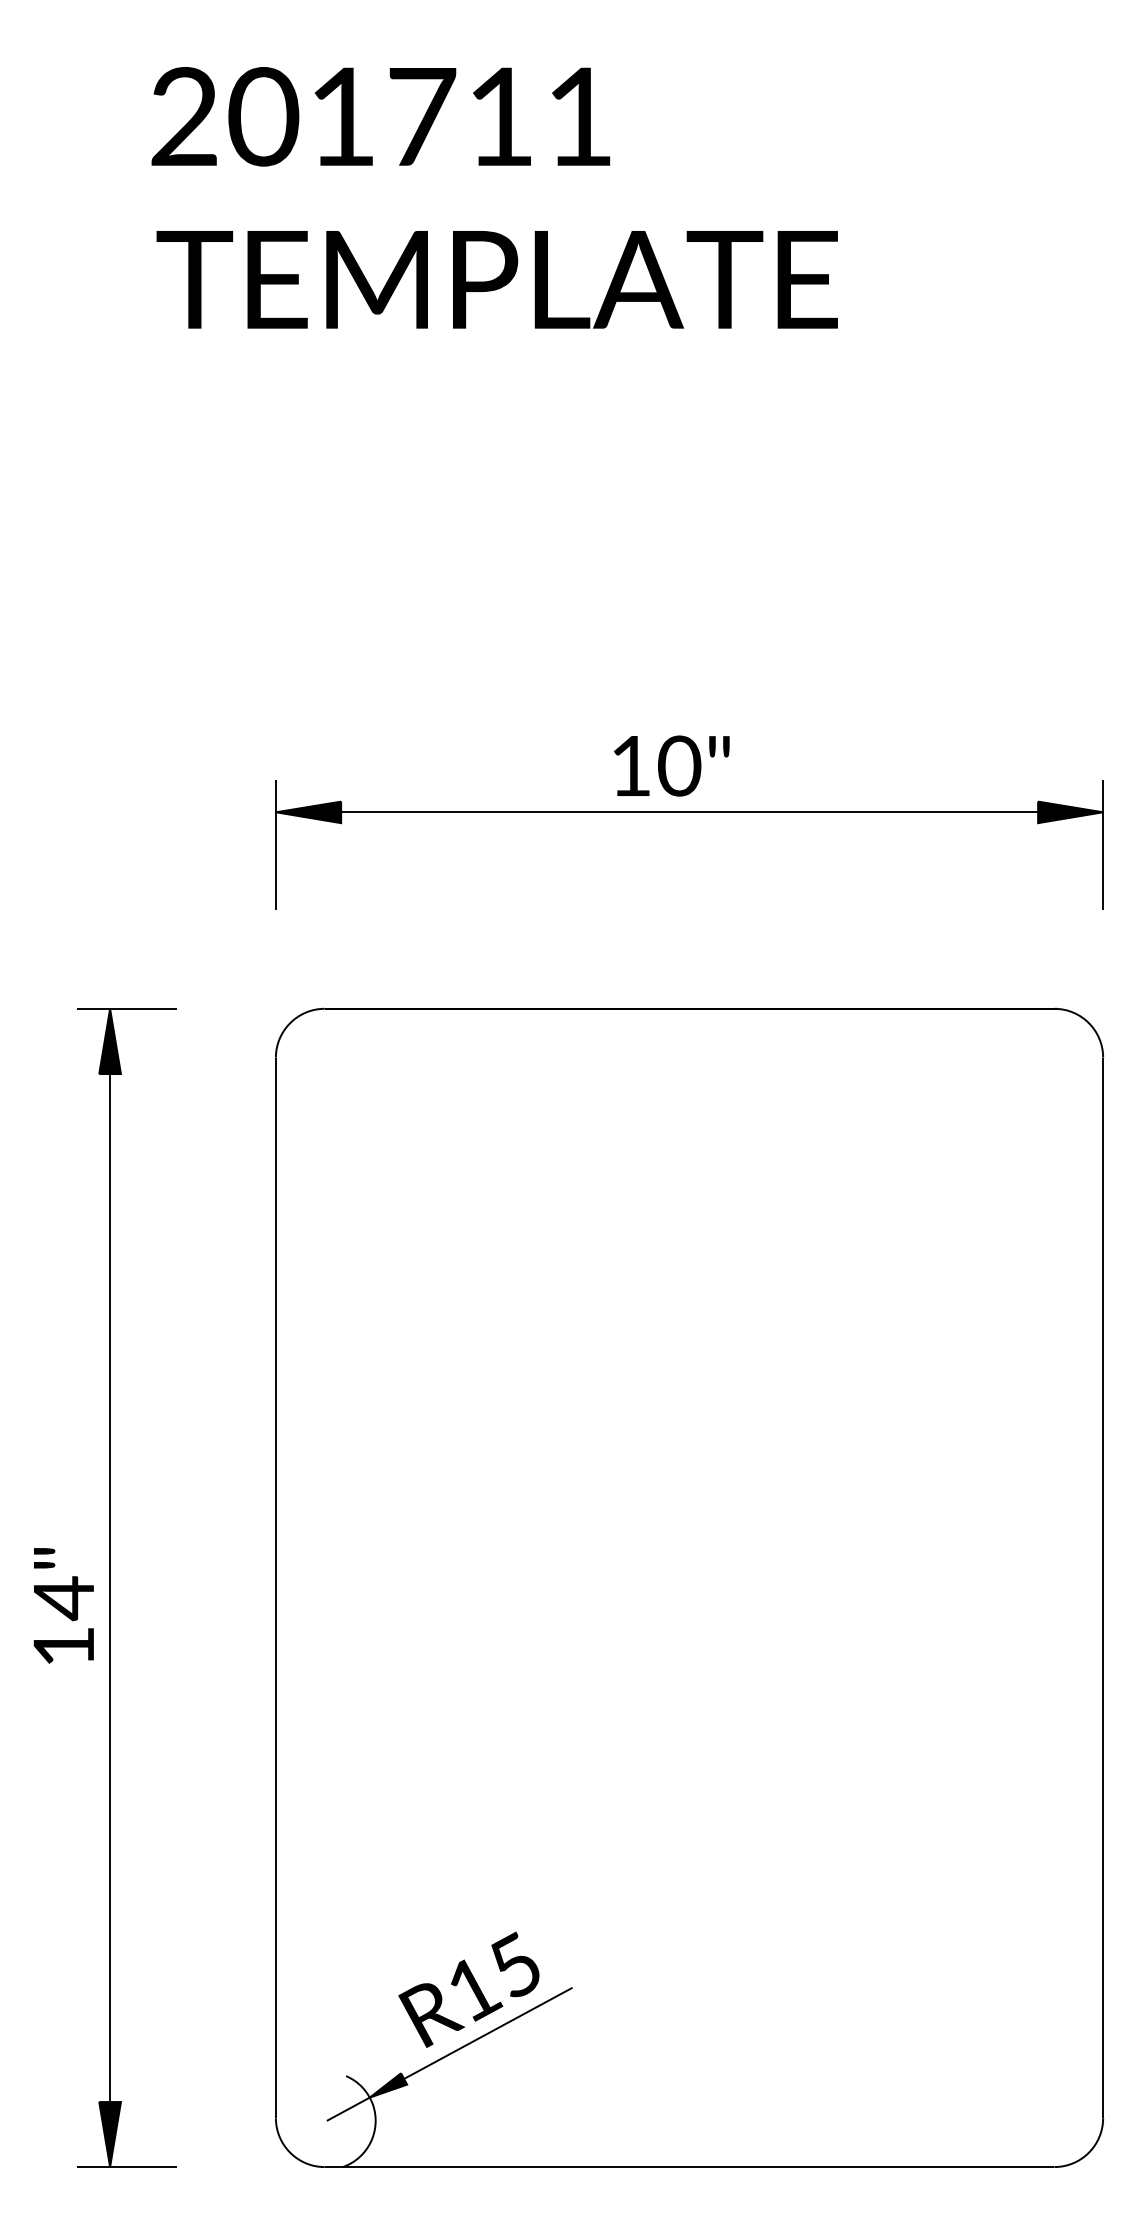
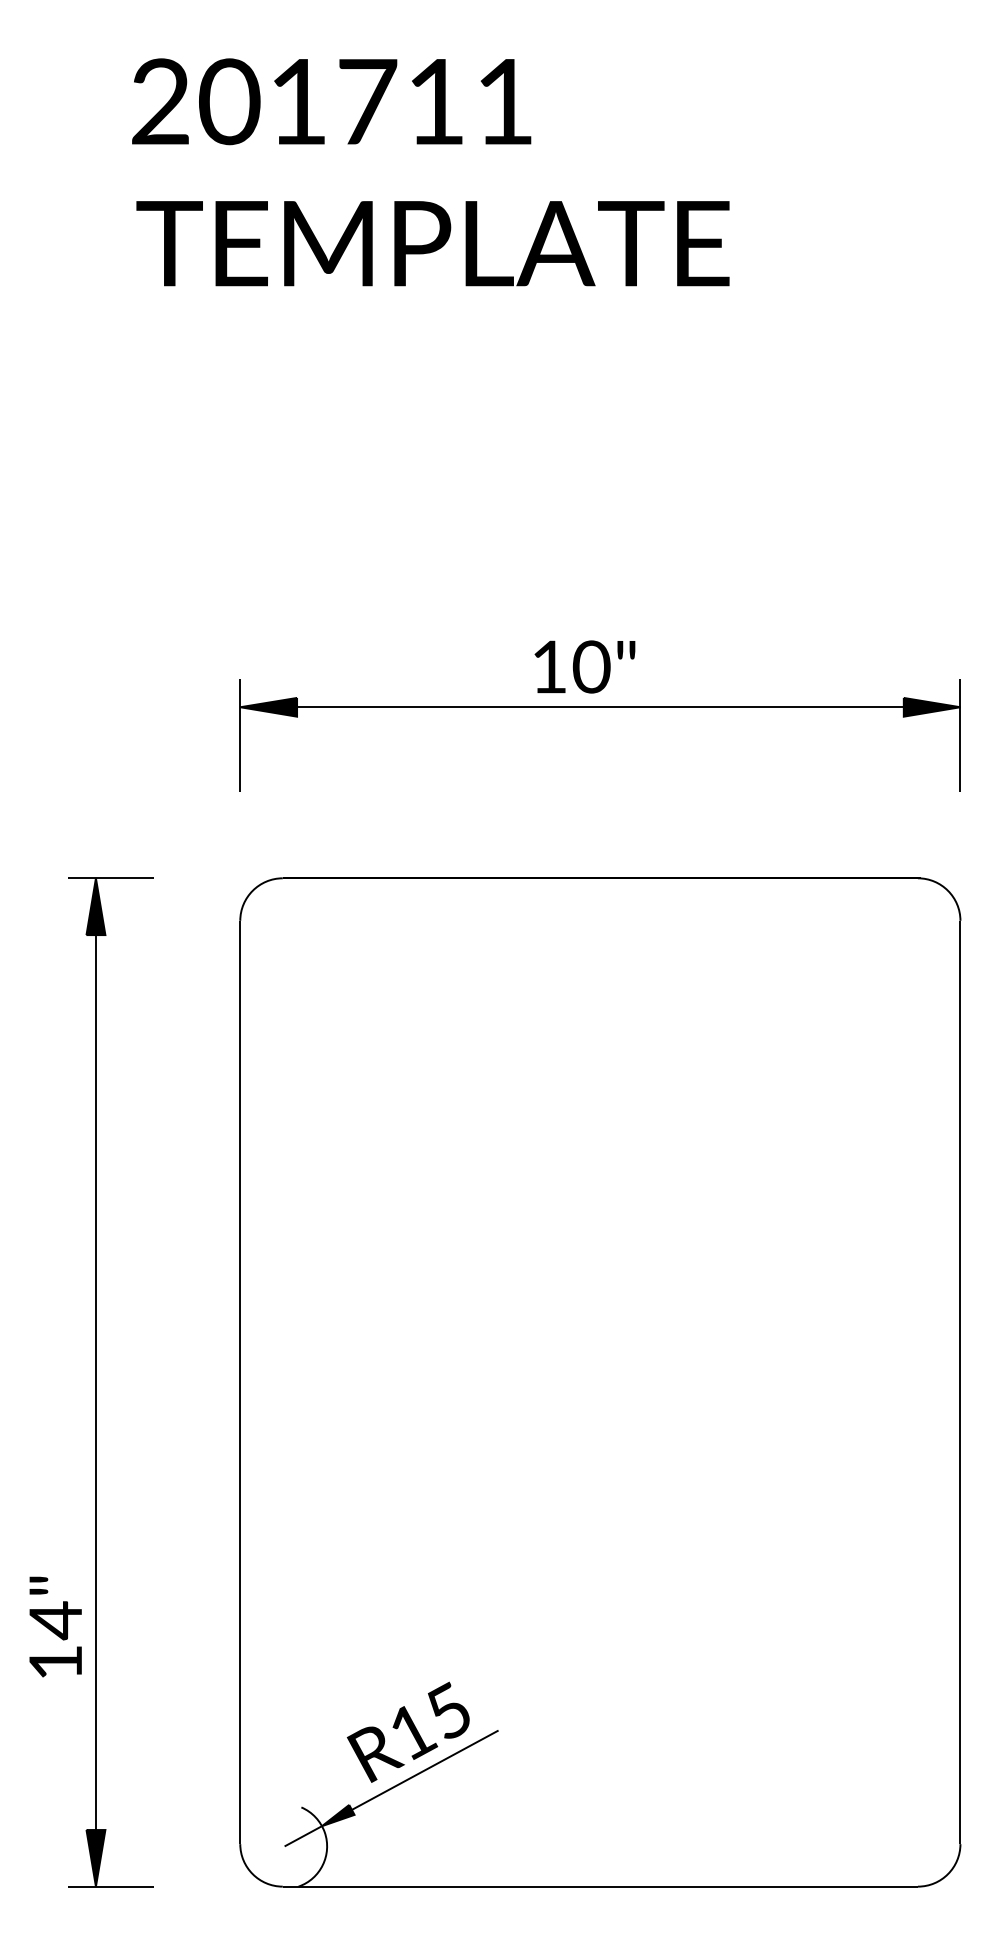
text: (63, 1605) -> (55, 1626), moved

